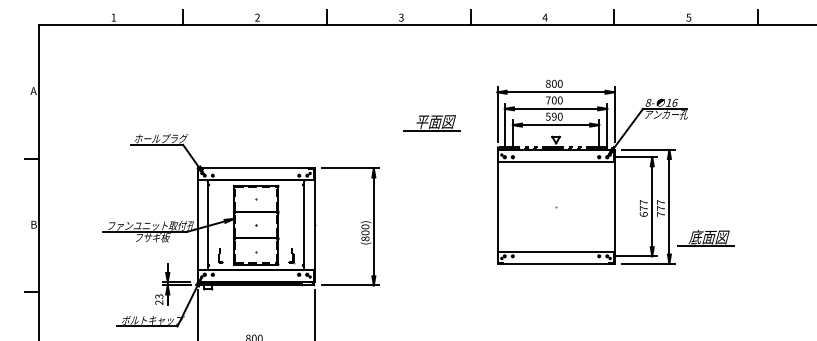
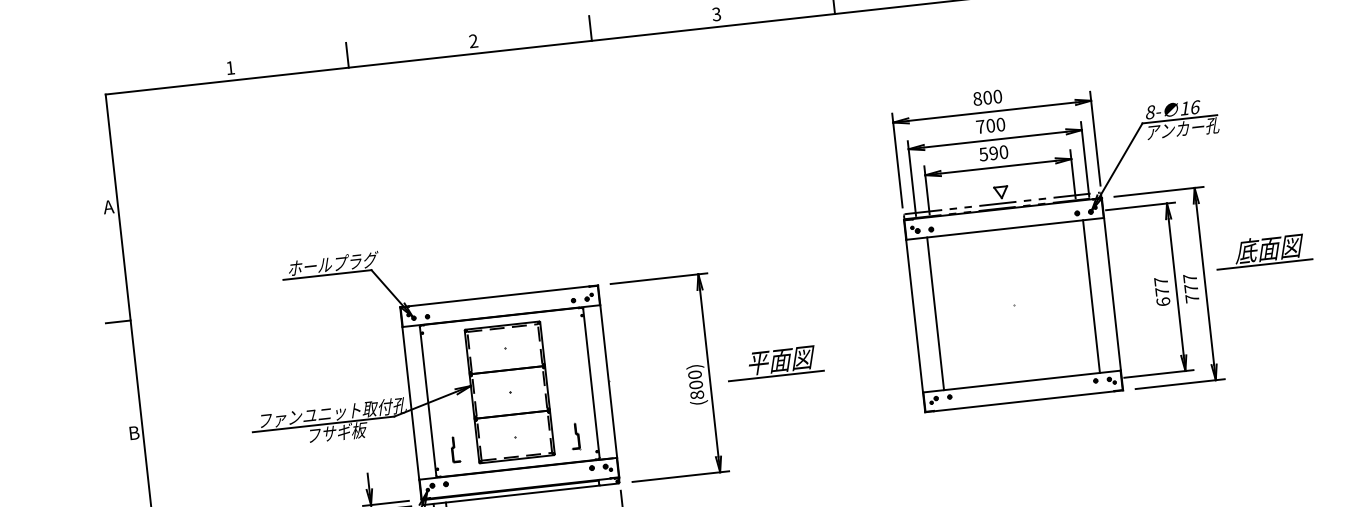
part: (431, 123) -> (774, 363), moved
line: (509, 206) -> (934, 313), added
line: (602, 206) -> (1092, 296), added
part: (705, 237) -> (1263, 249), moved

